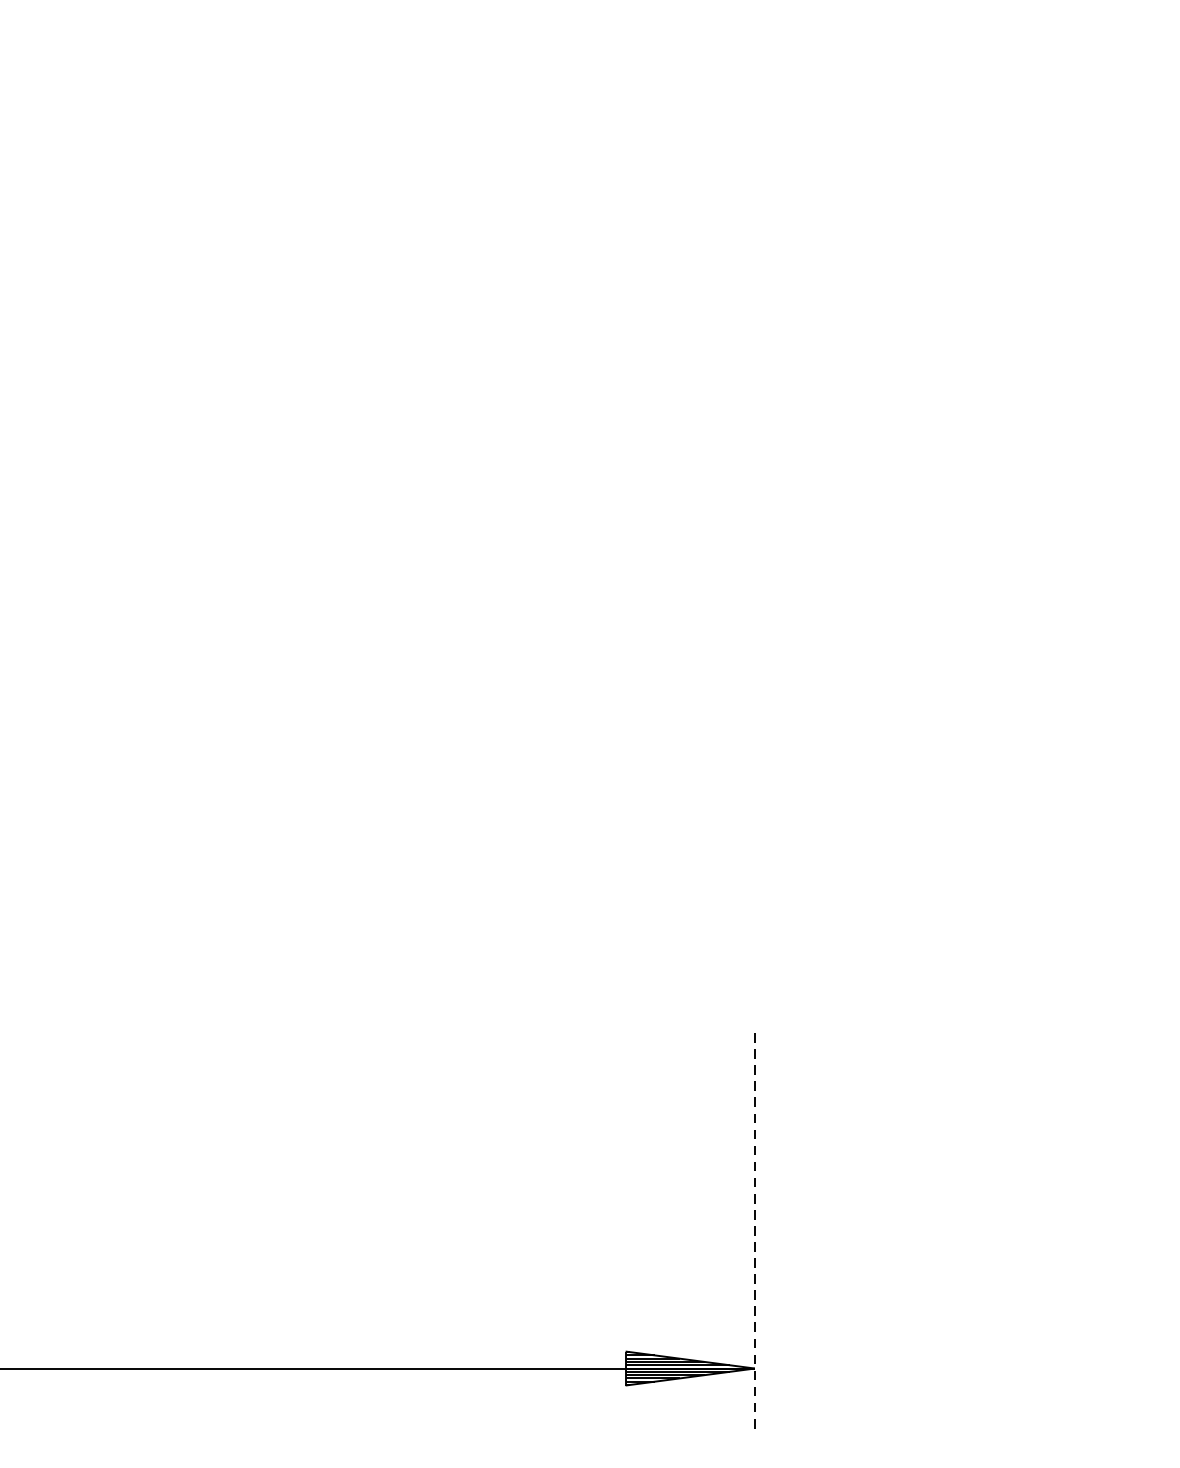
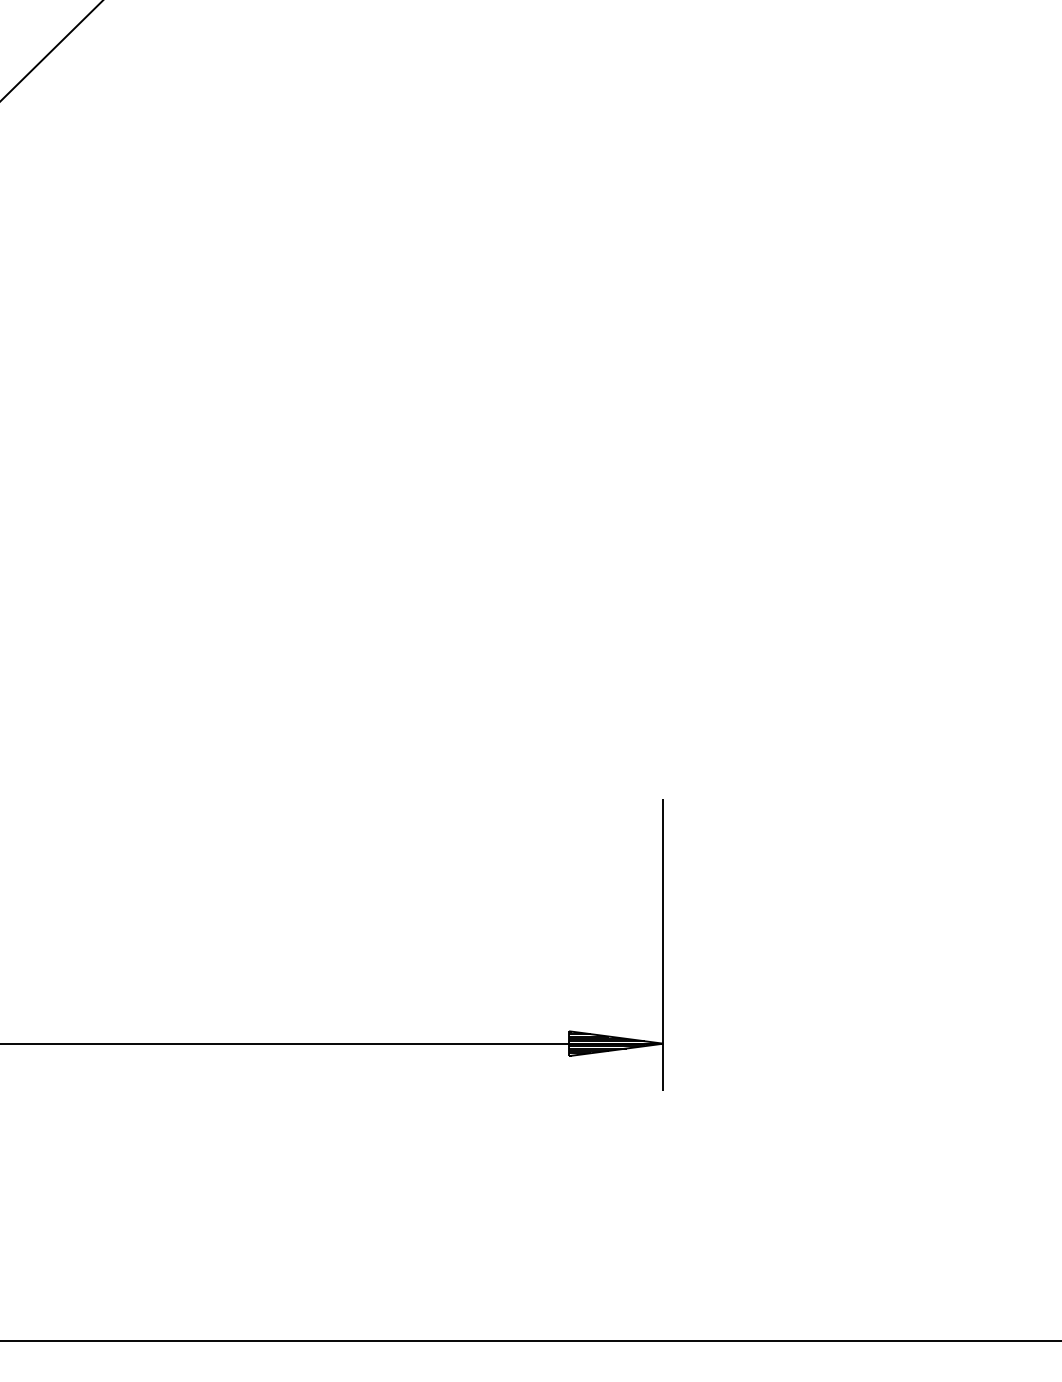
line: (755, 1233) -> (663, 945), dashed -> solid

